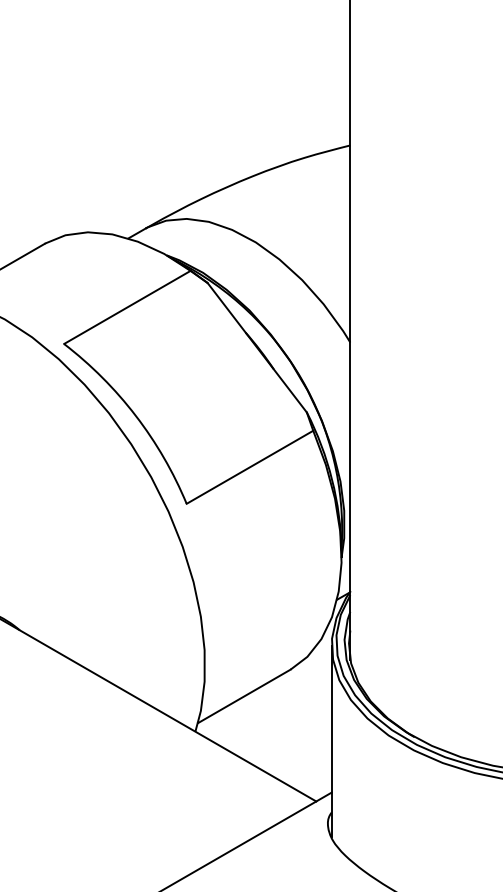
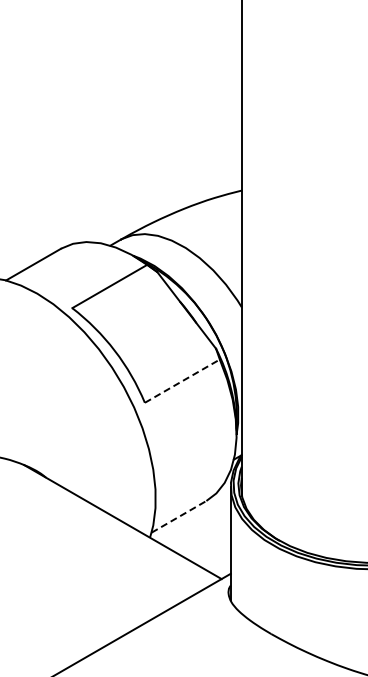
line: (250, 466) -> (182, 380), solid -> dashed
line: (245, 695) -> (179, 516), solid -> dashed

